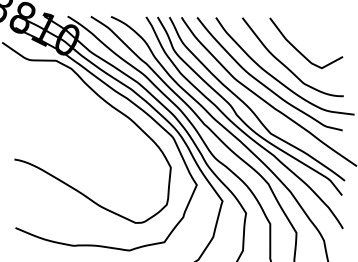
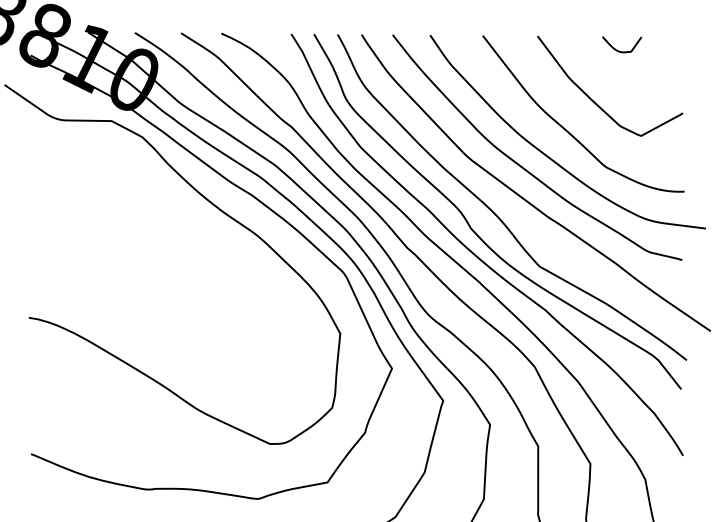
curve: (310, 24) -> (618, 48), added

